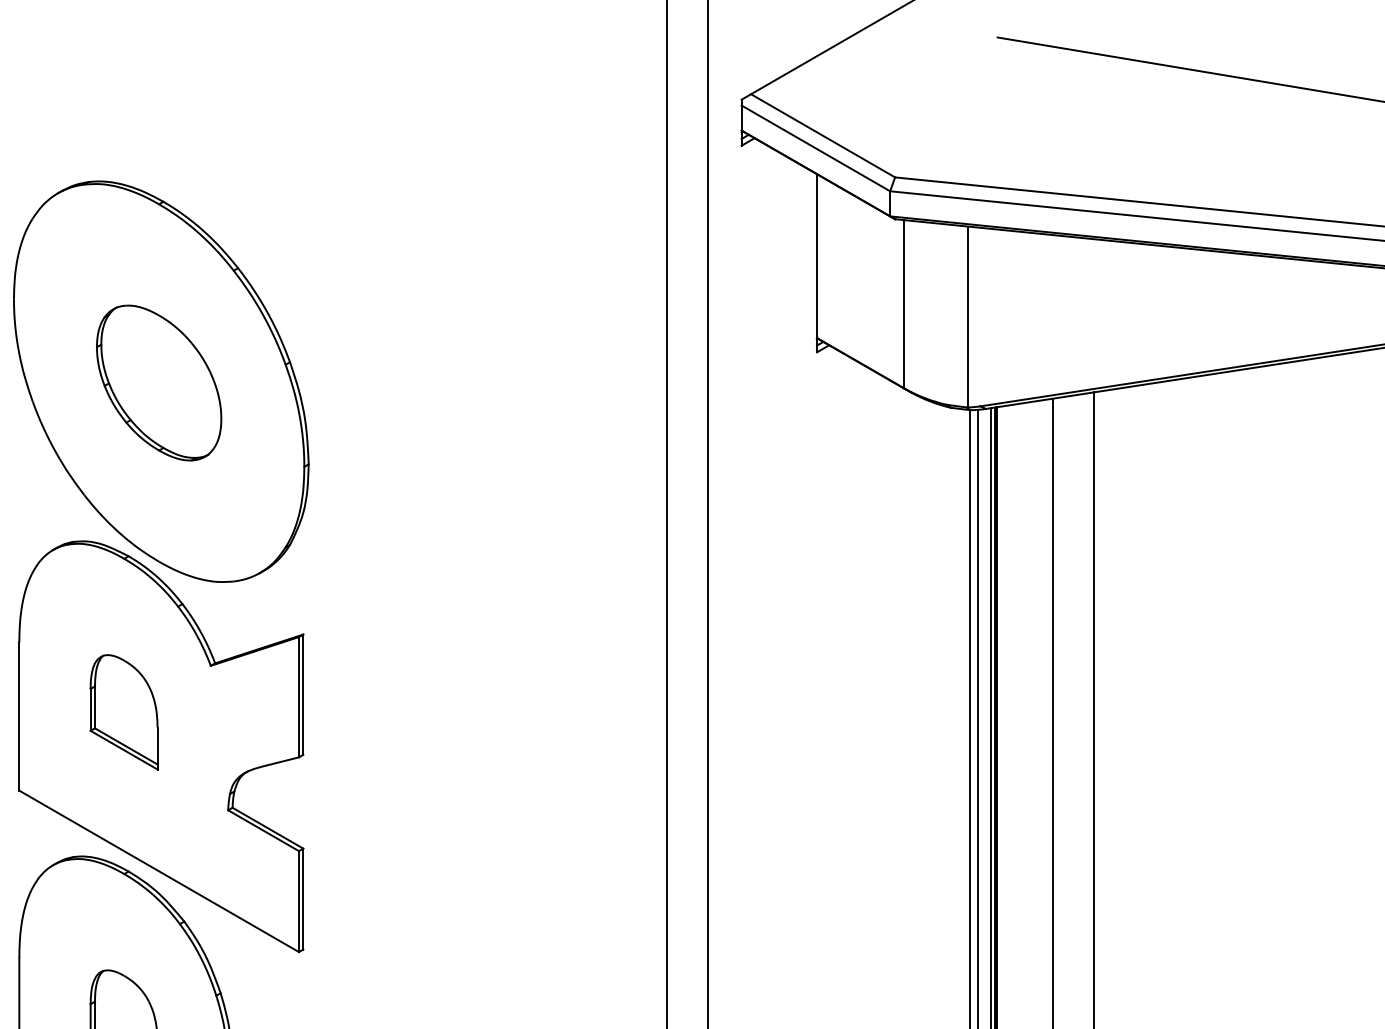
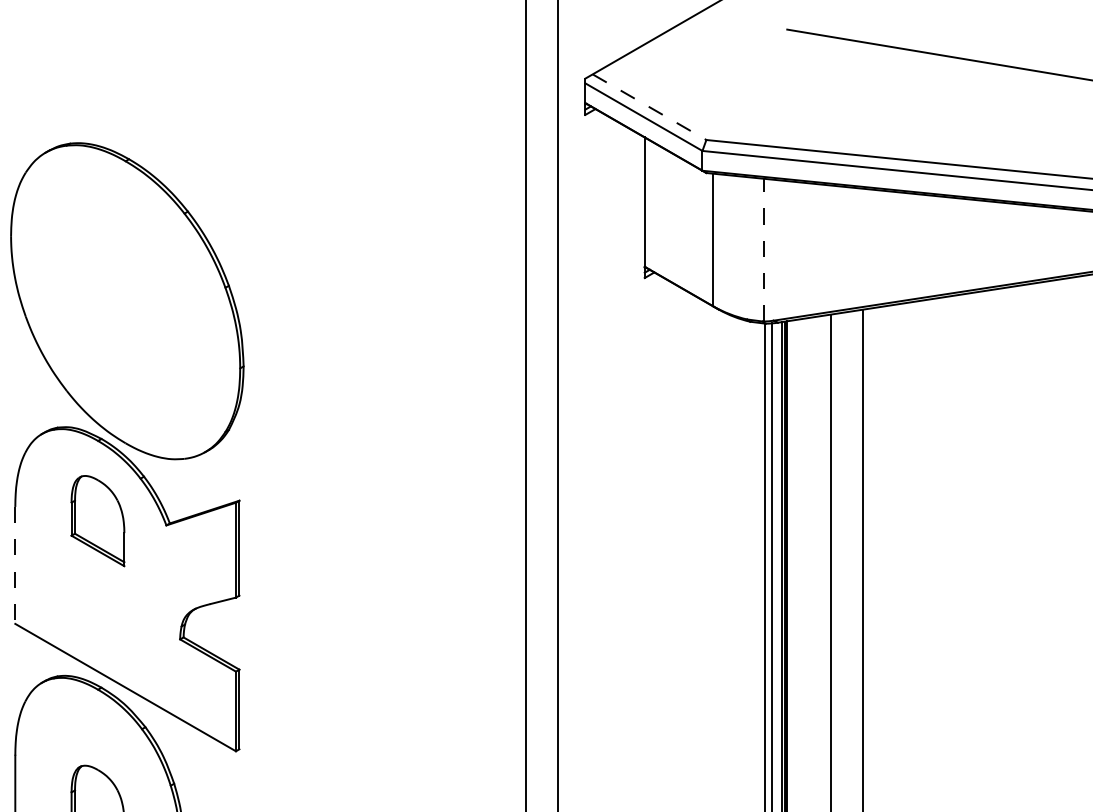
line: (823, 136) -> (649, 107), solid -> dashed
line: (967, 316) -> (763, 249), solid -> dashed
part: (158, 383) -> (125, 302), removed
part: (123, 712) -> (97, 521), moved
line: (19, 716) -> (15, 565), solid -> dashed

